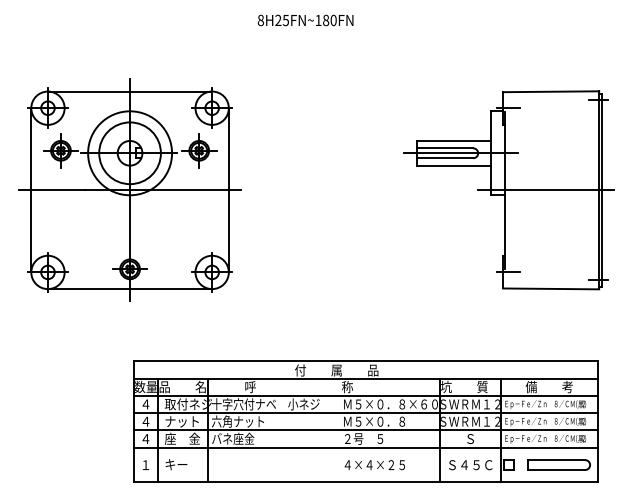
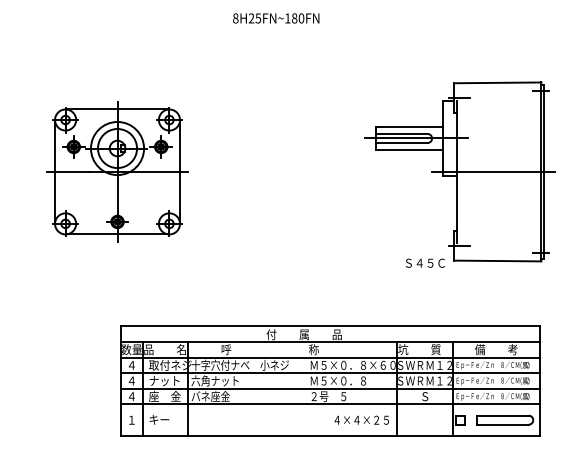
part: (130, 189) -> (117, 171), size x0.7
text: (374, 464) -> (361, 419), moved
text: (469, 464) -> (424, 262), moved

